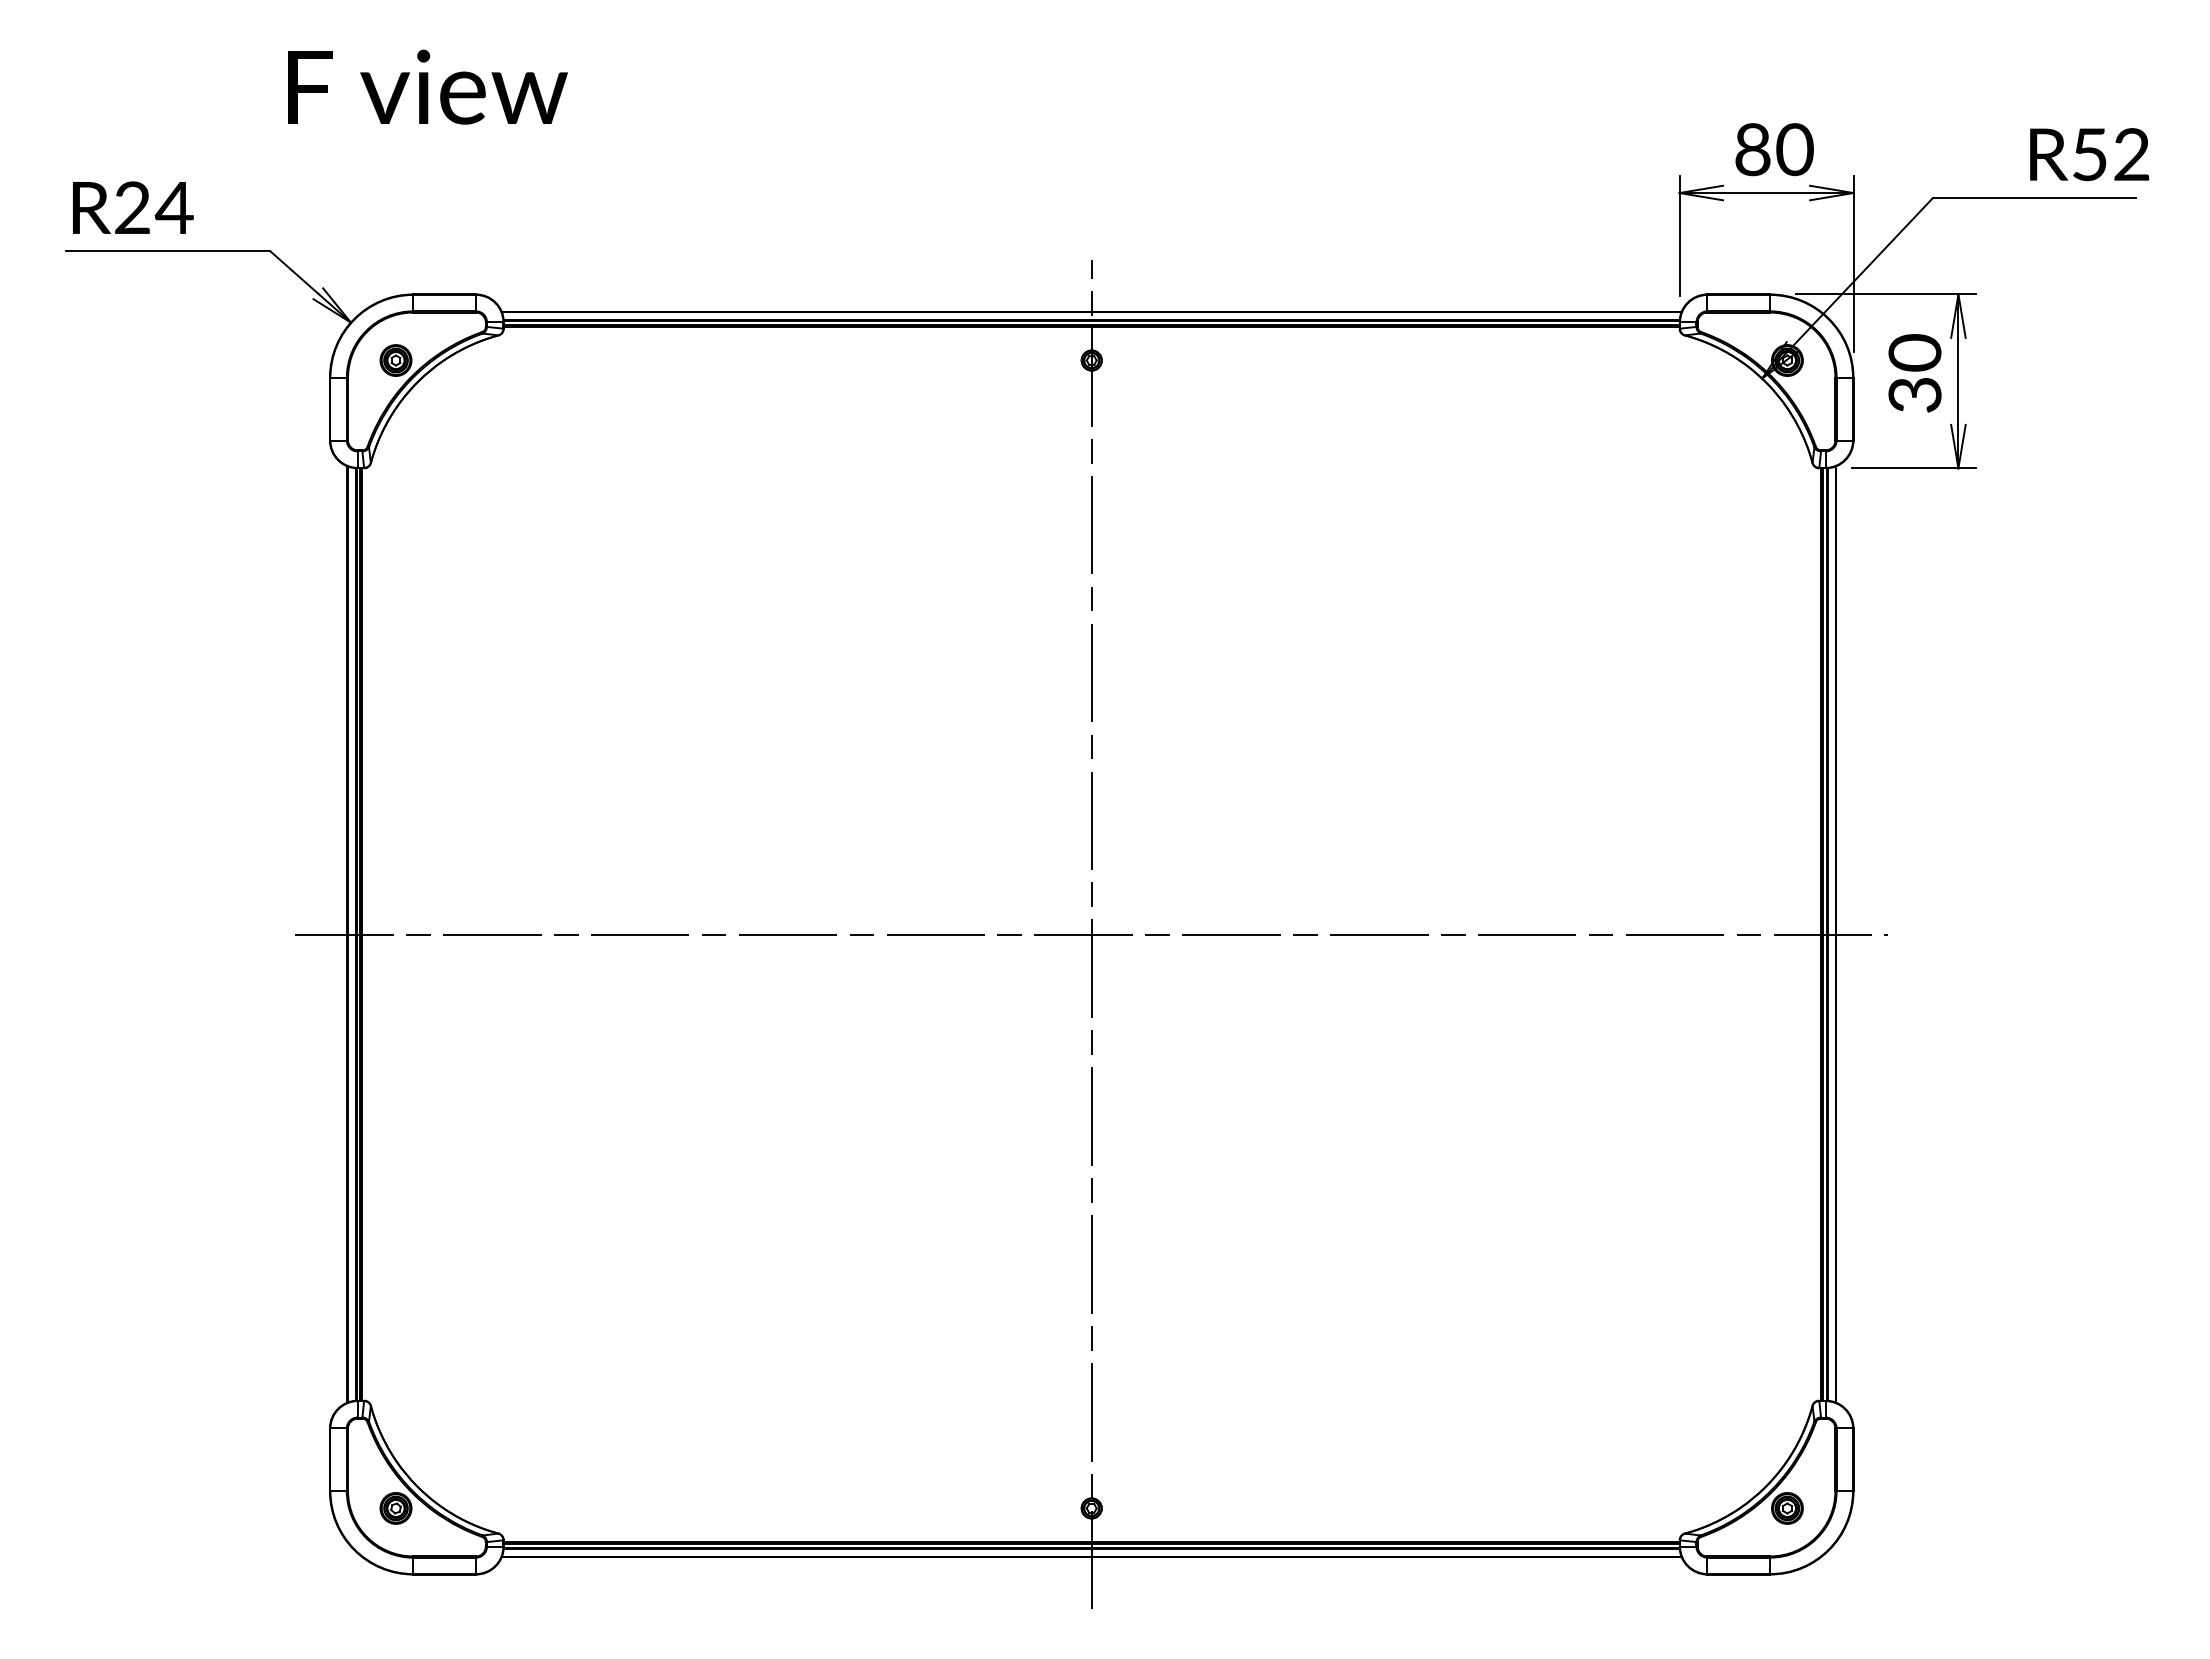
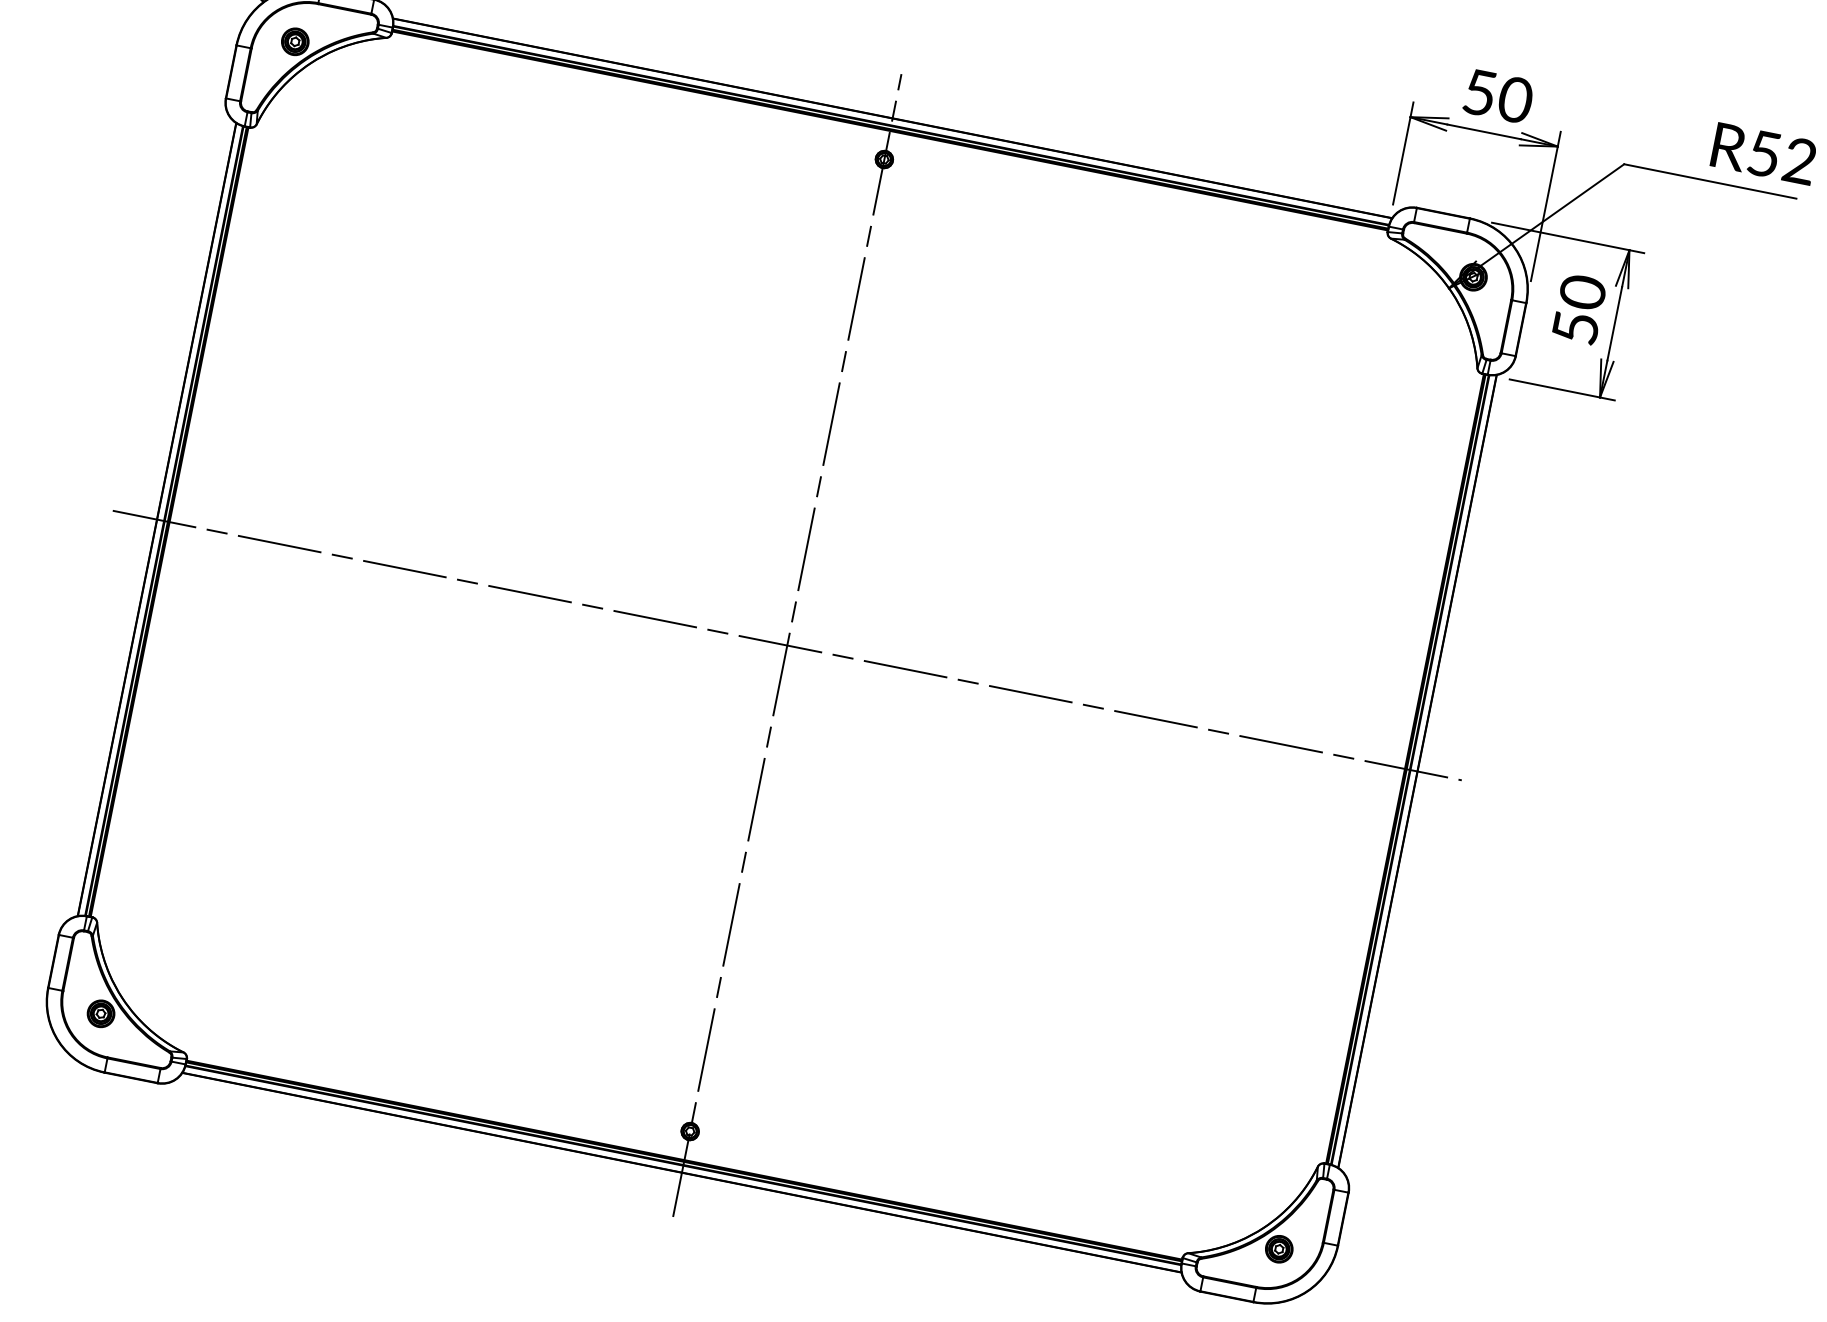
text: (1752, 149) -> (1479, 92), 80 -> 50
text: (1914, 395) -> (1575, 328), 30 -> 50

